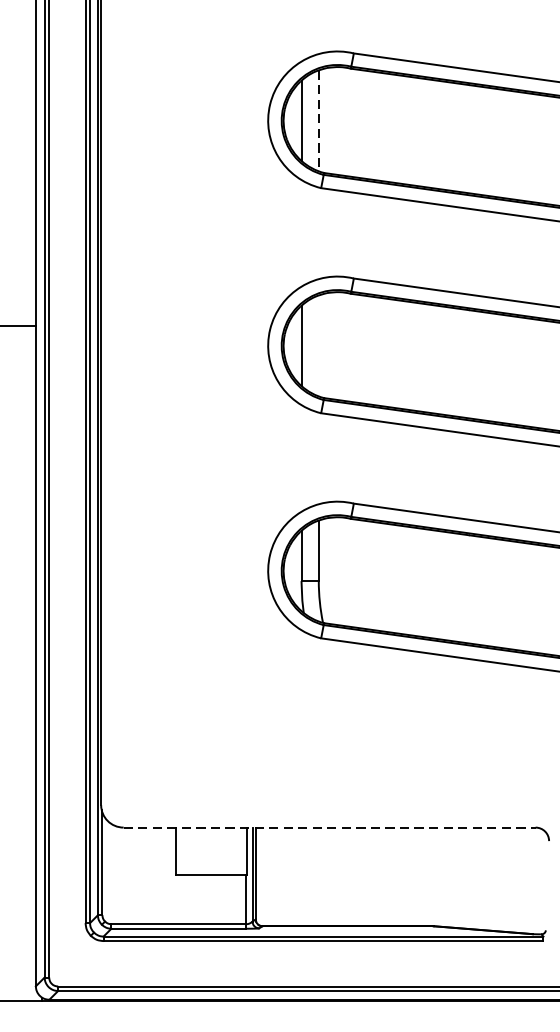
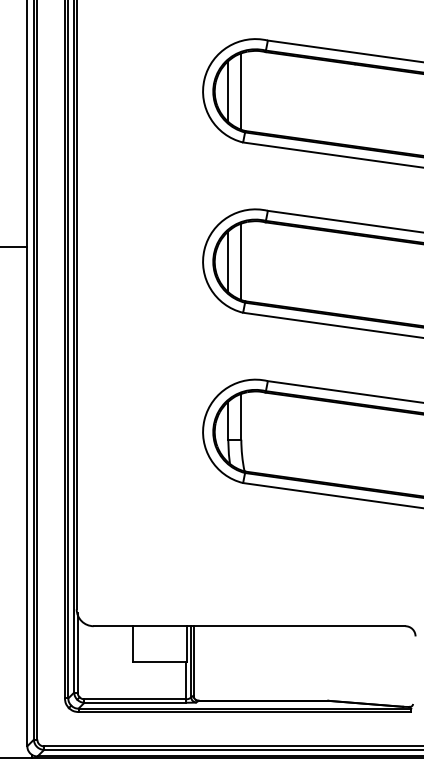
line: (318, 122) -> (241, 92), dashed -> solid
line: (318, 345) -> (241, 261), added
line: (329, 827) -> (249, 626), dashed -> solid

